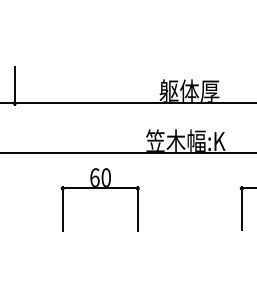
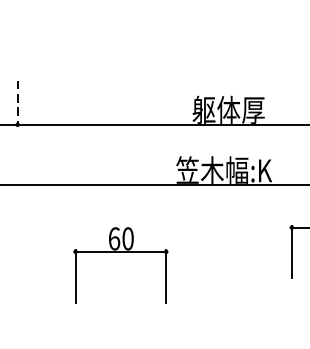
line: (14, 85) -> (17, 103), solid -> dashed
part: (99, 188) -> (119, 251), moved

